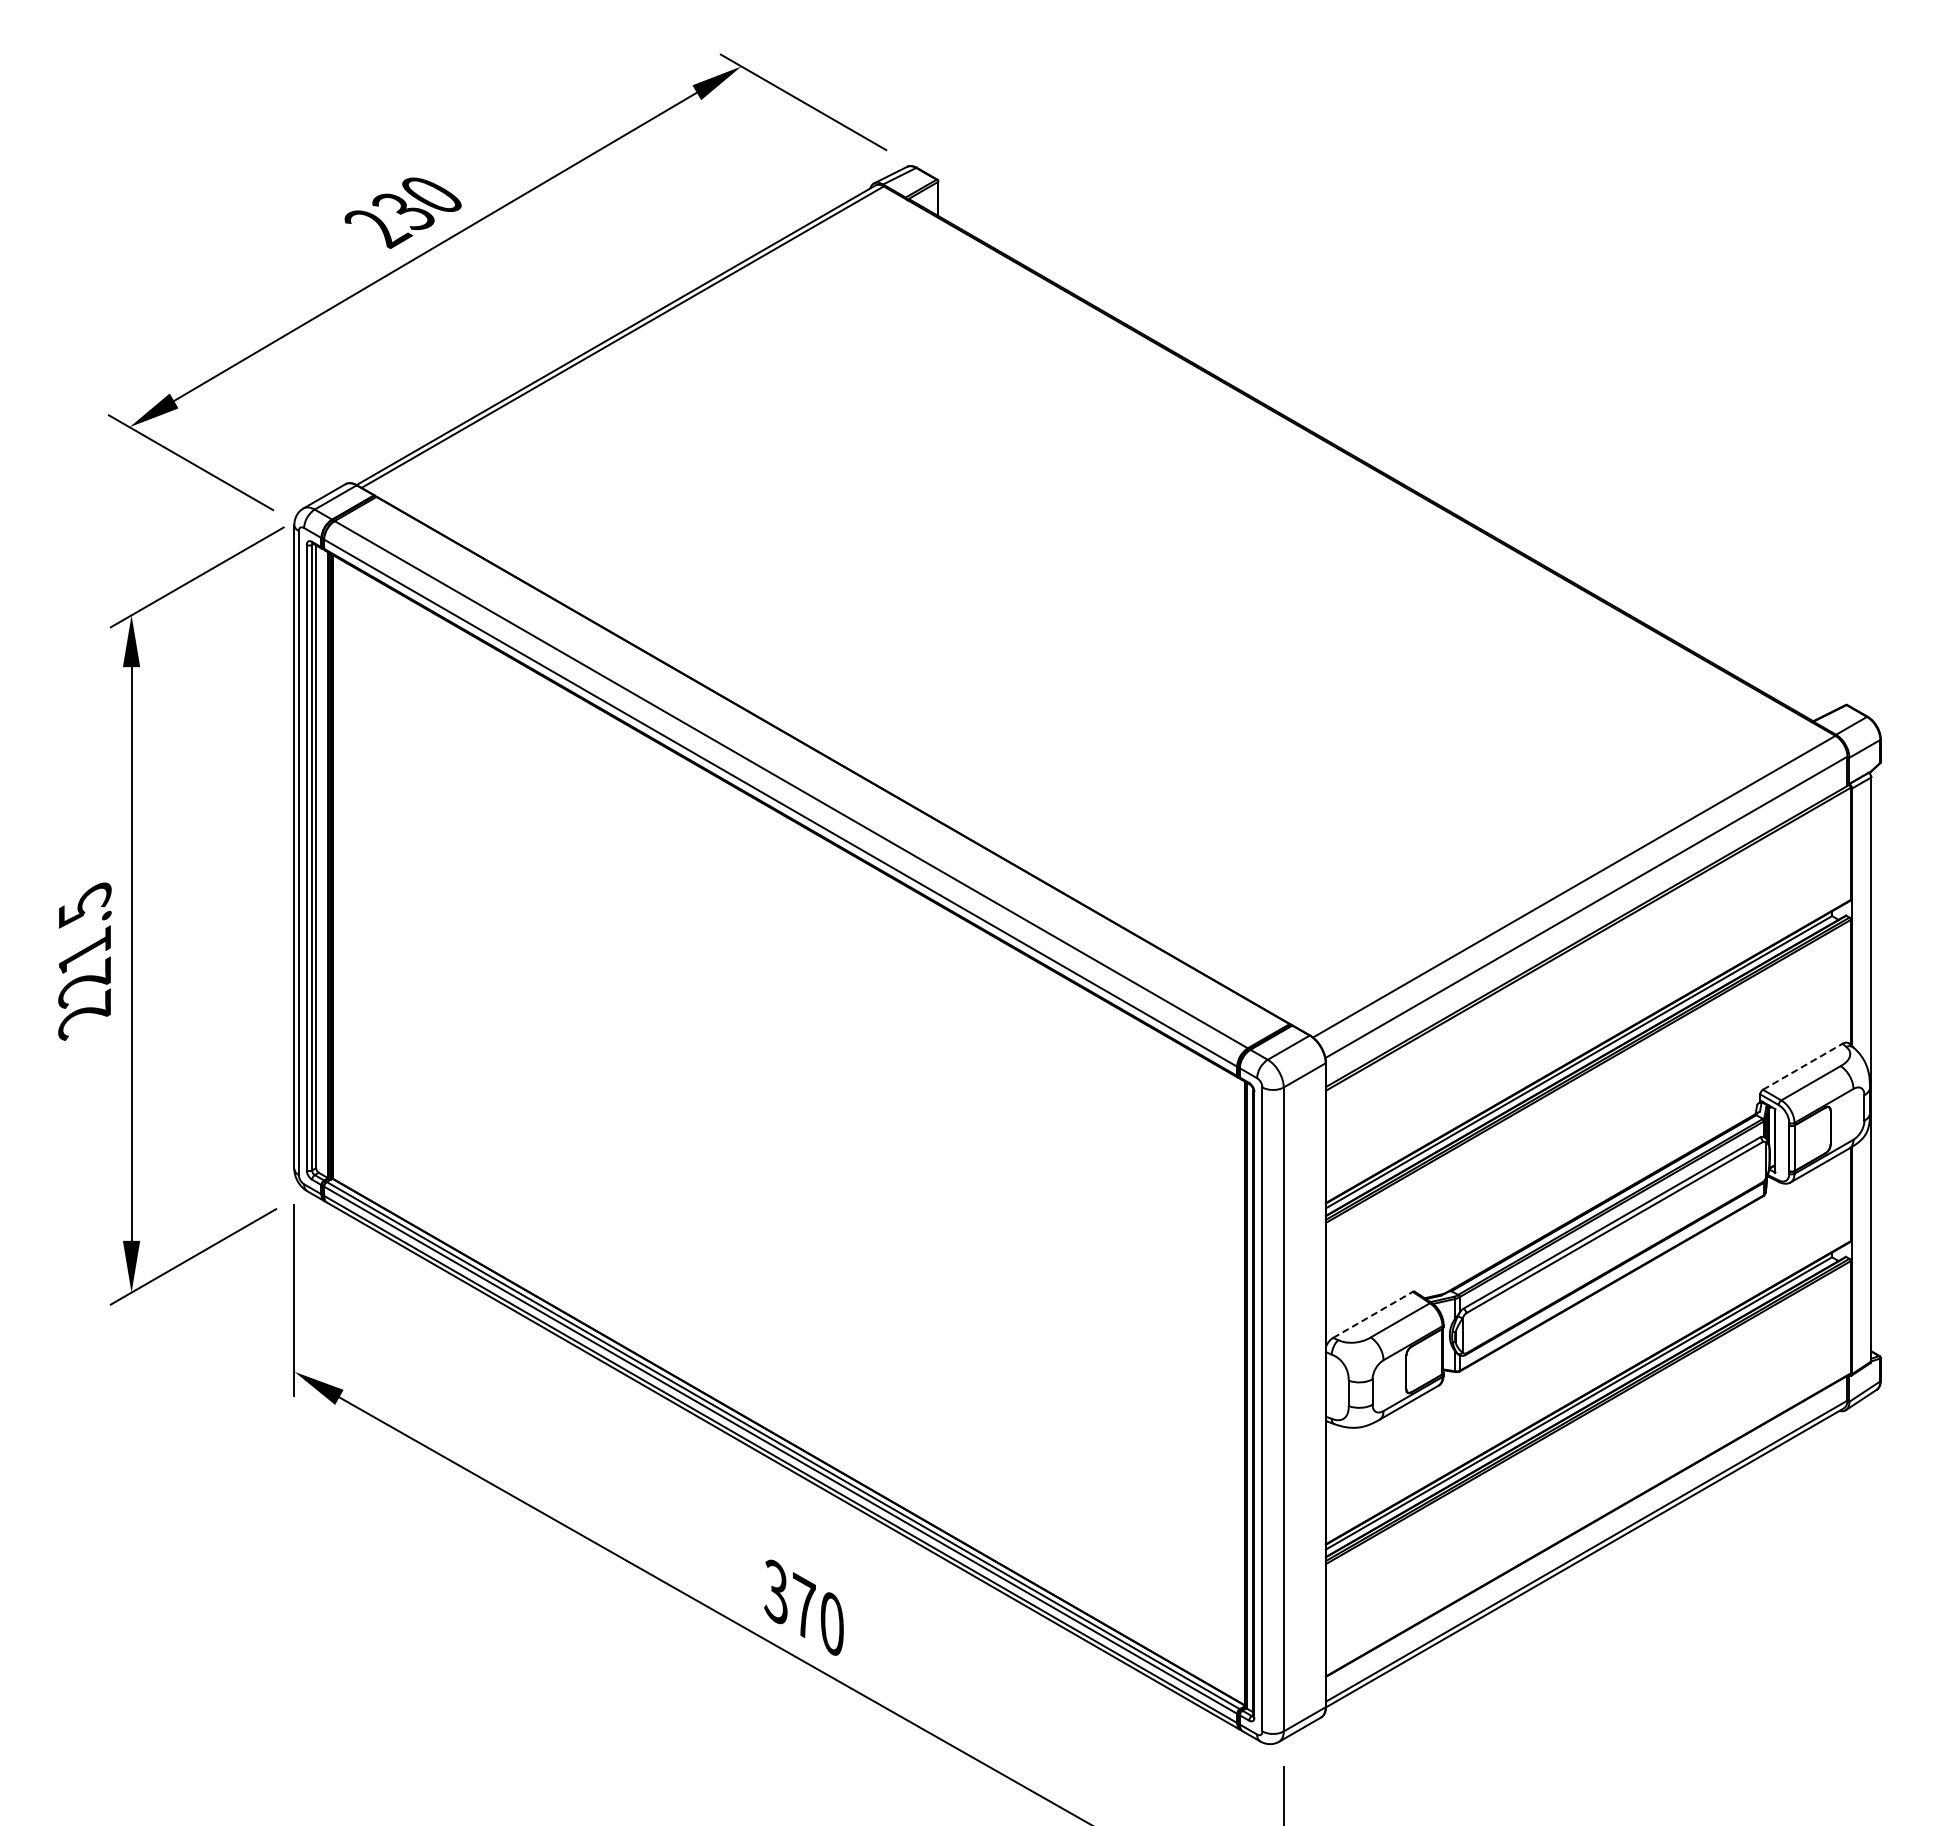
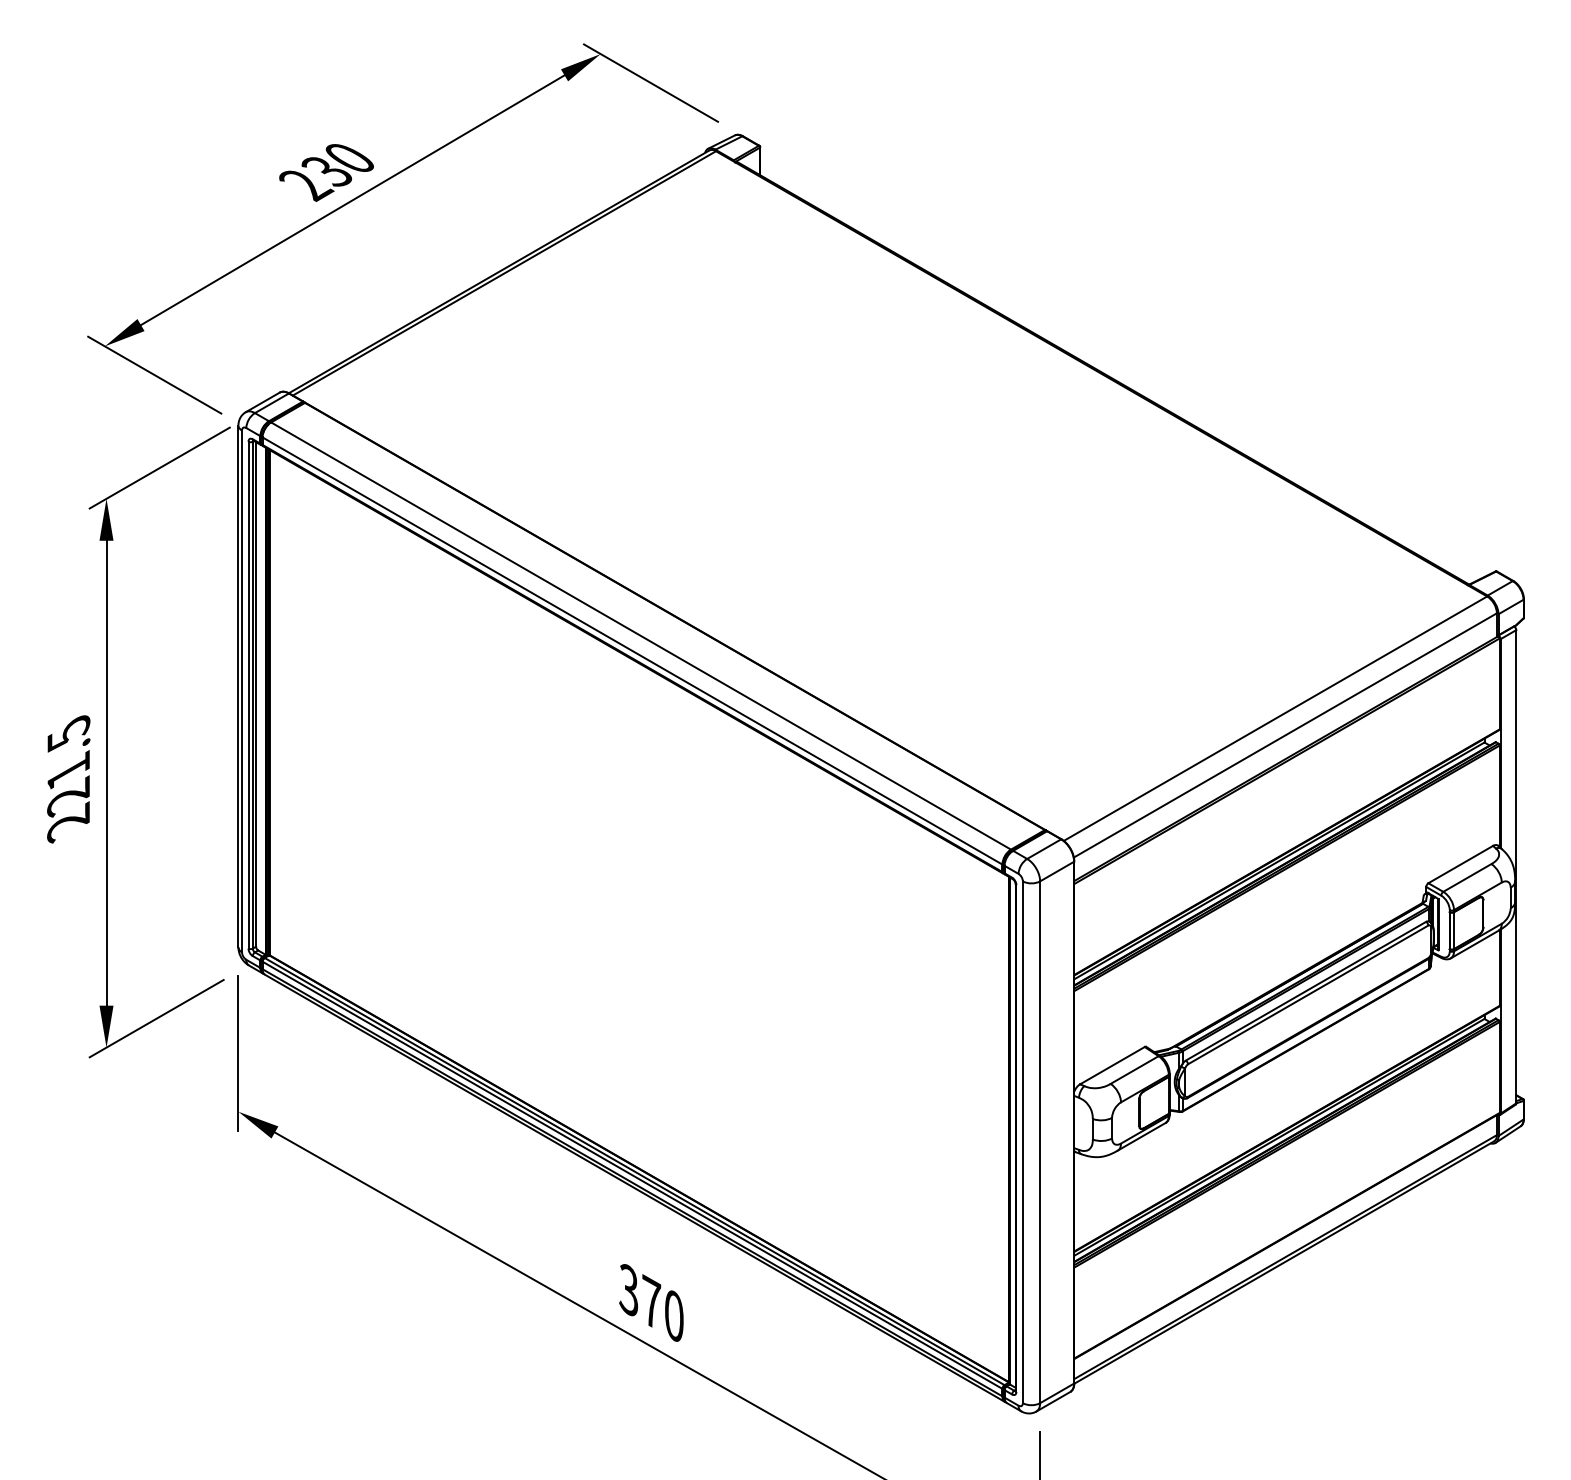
line: (1803, 1066) -> (1461, 864), dashed -> solid
line: (1373, 1314) -> (1112, 1065), dashed -> solid

